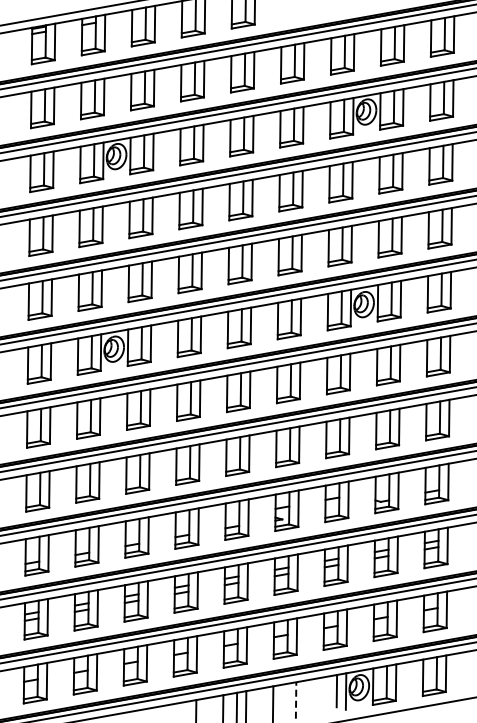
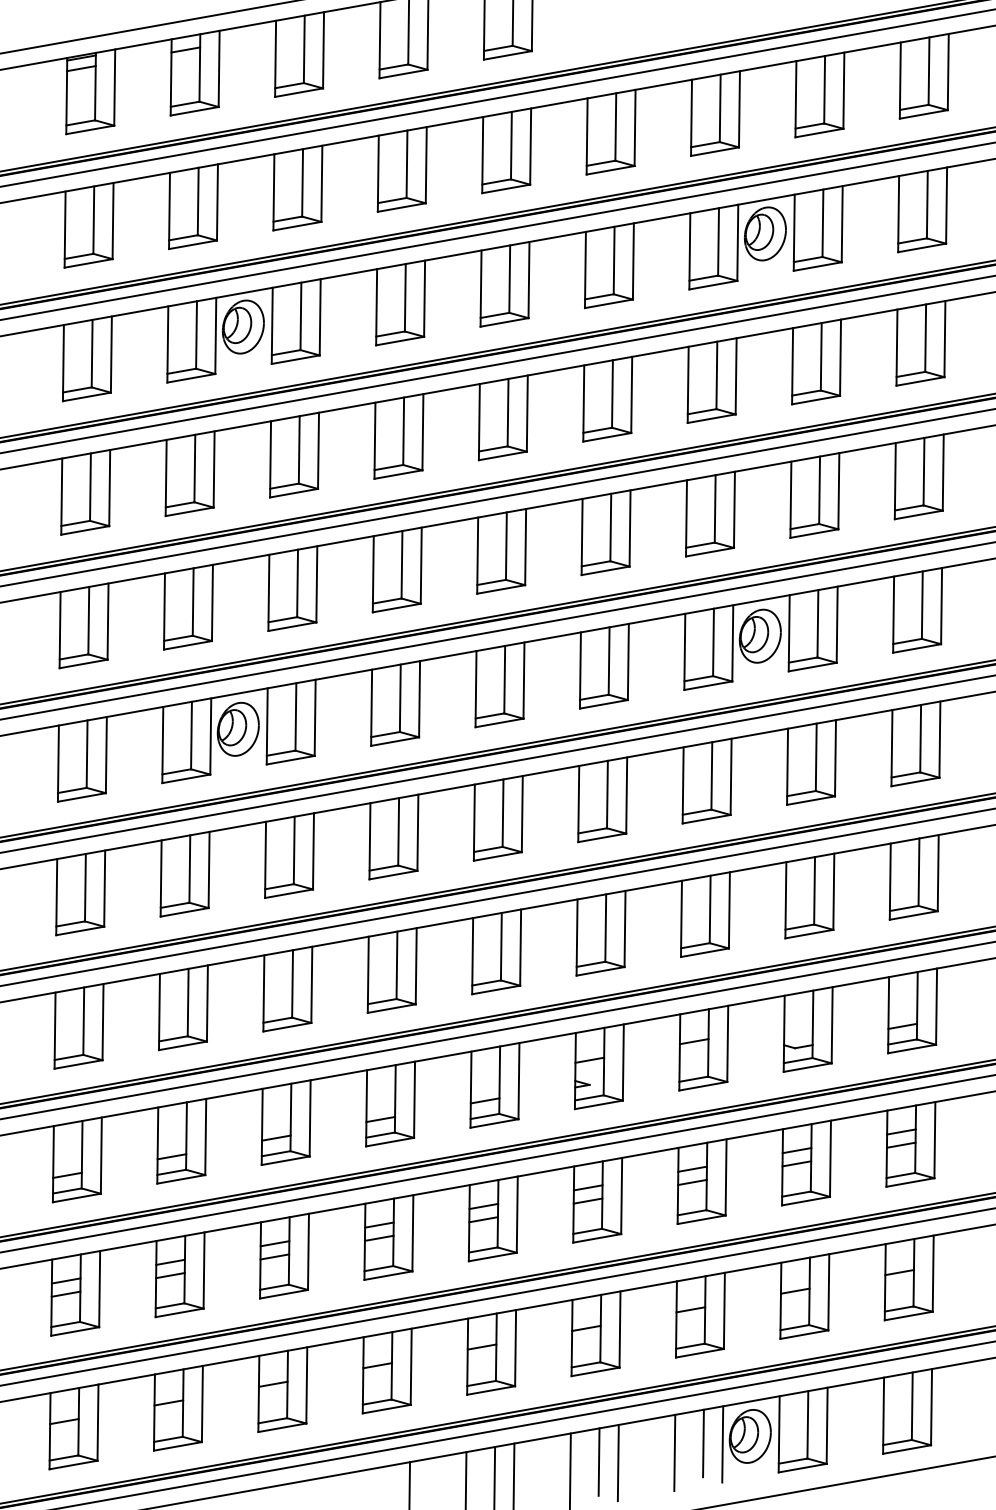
line: (322, 695) -> (673, 1452), added
line: (286, 699) -> (598, 1460), added
line: (296, 699) -> (619, 1460), dashed -> solid

